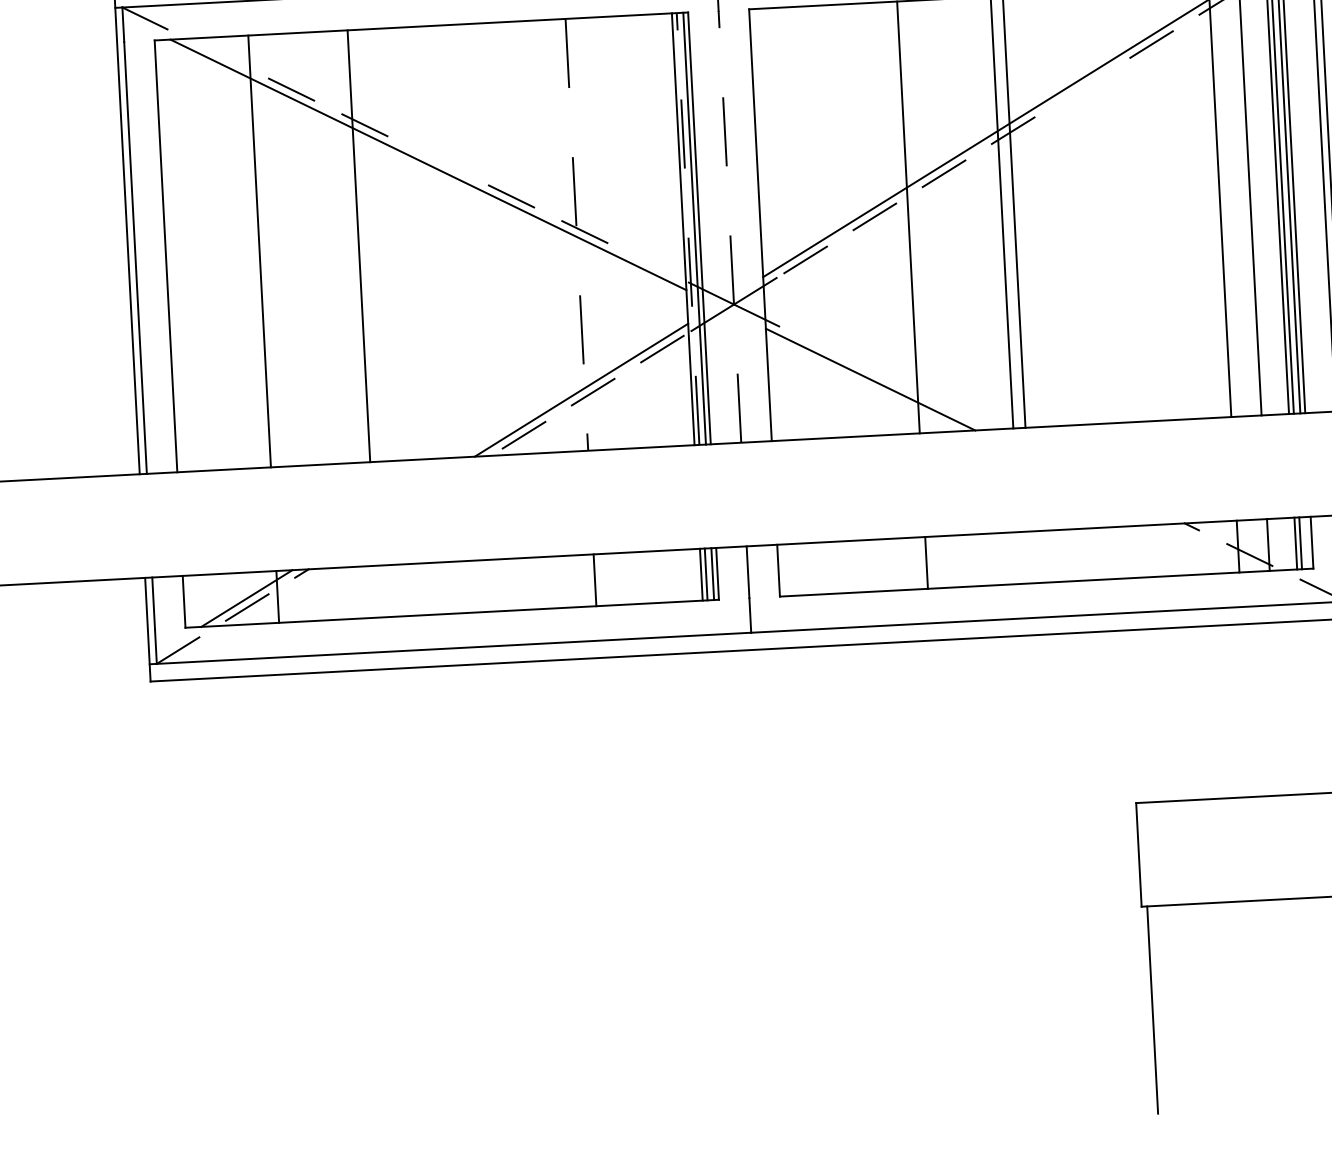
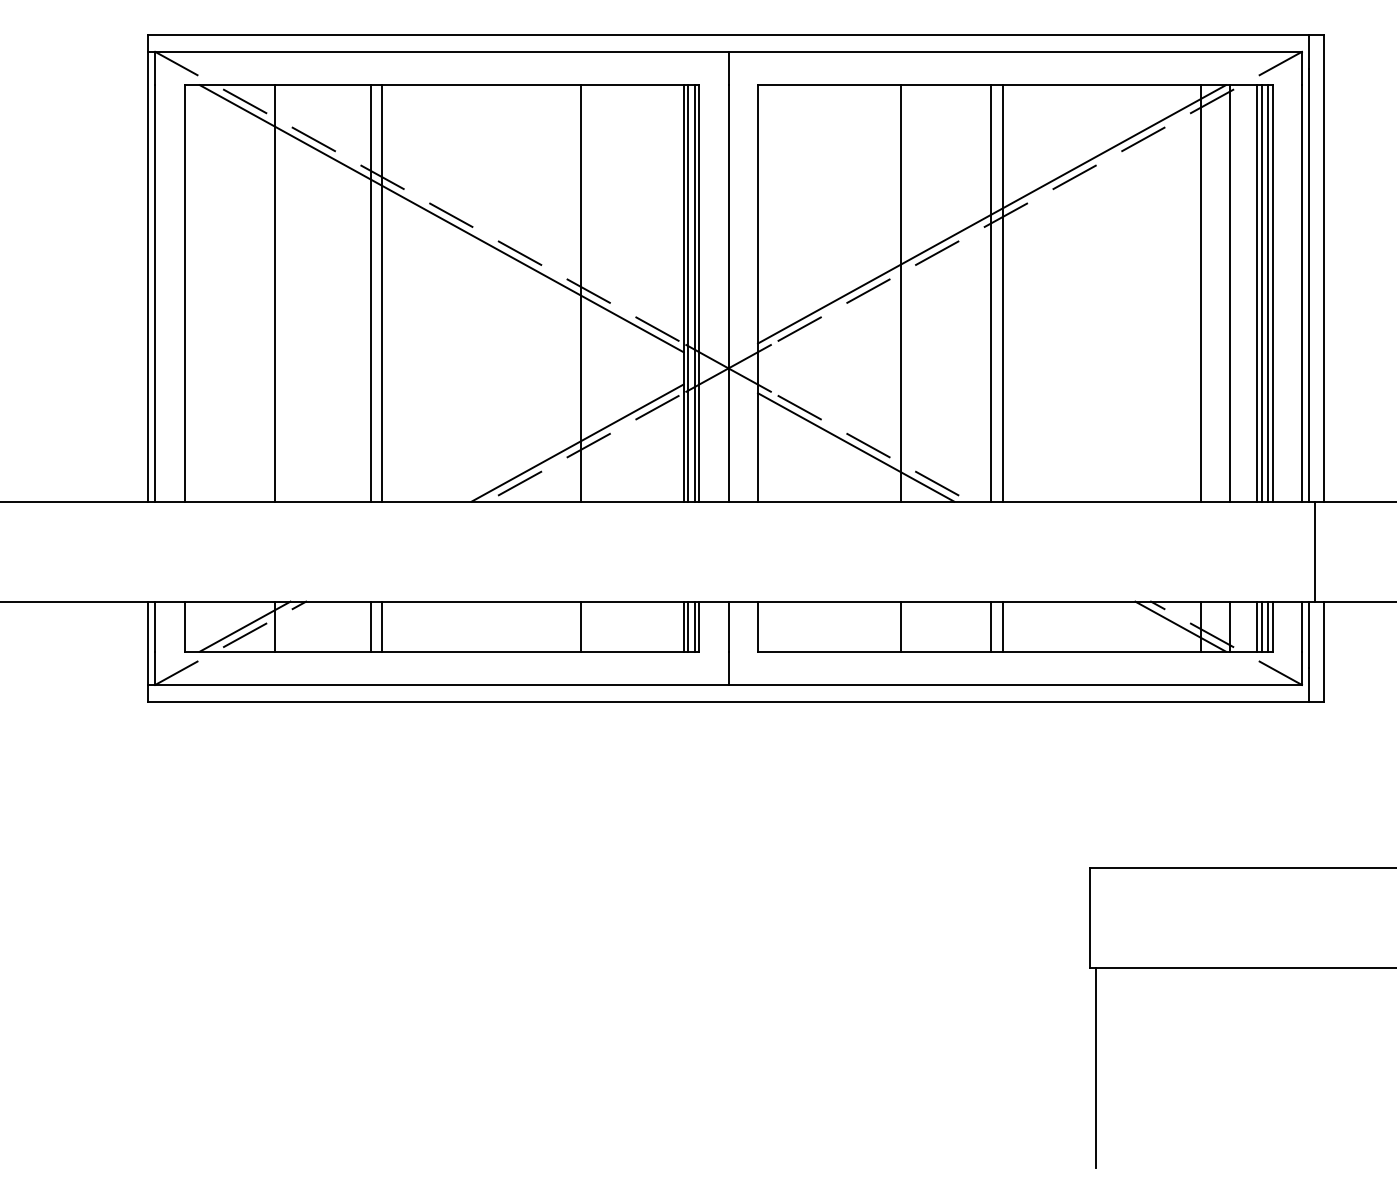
line: (217, 54) -> (244, 101), added
line: (1082, 87) -> (1074, 177), added
line: (438, 160) -> (451, 214), added
line: (729, 225) -> (728, 292), dashed -> solid
line: (688, 228) -> (688, 292), dashed -> solid
line: (576, 234) -> (580, 293), dashed -> solid
line: (371, 245) -> (382, 293), added
line: (658, 267) -> (657, 328), added
line: (809, 341) -> (799, 407), added
line: (883, 376) -> (868, 445), added
line: (956, 412) -> (937, 483), added
line: (1306, 542) -> (1267, 626), added
line: (1216, 547) -> (1180, 626), added
line: (1020, 557) -> (991, 626), added
line: (1032, 557) -> (1002, 626), added
line: (389, 590) -> (382, 626), added
line: (376, 591) -> (370, 626), added

